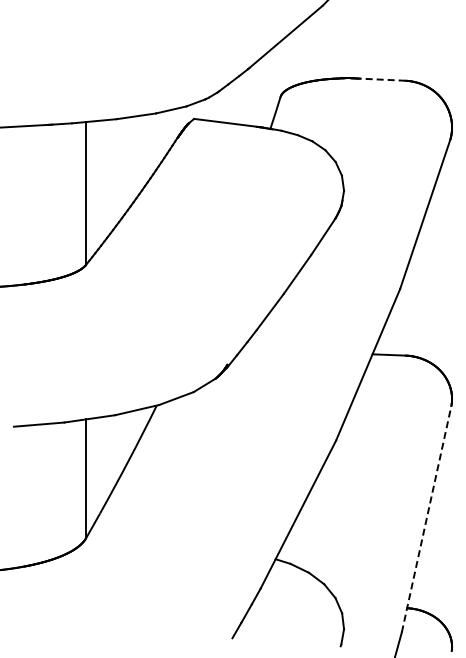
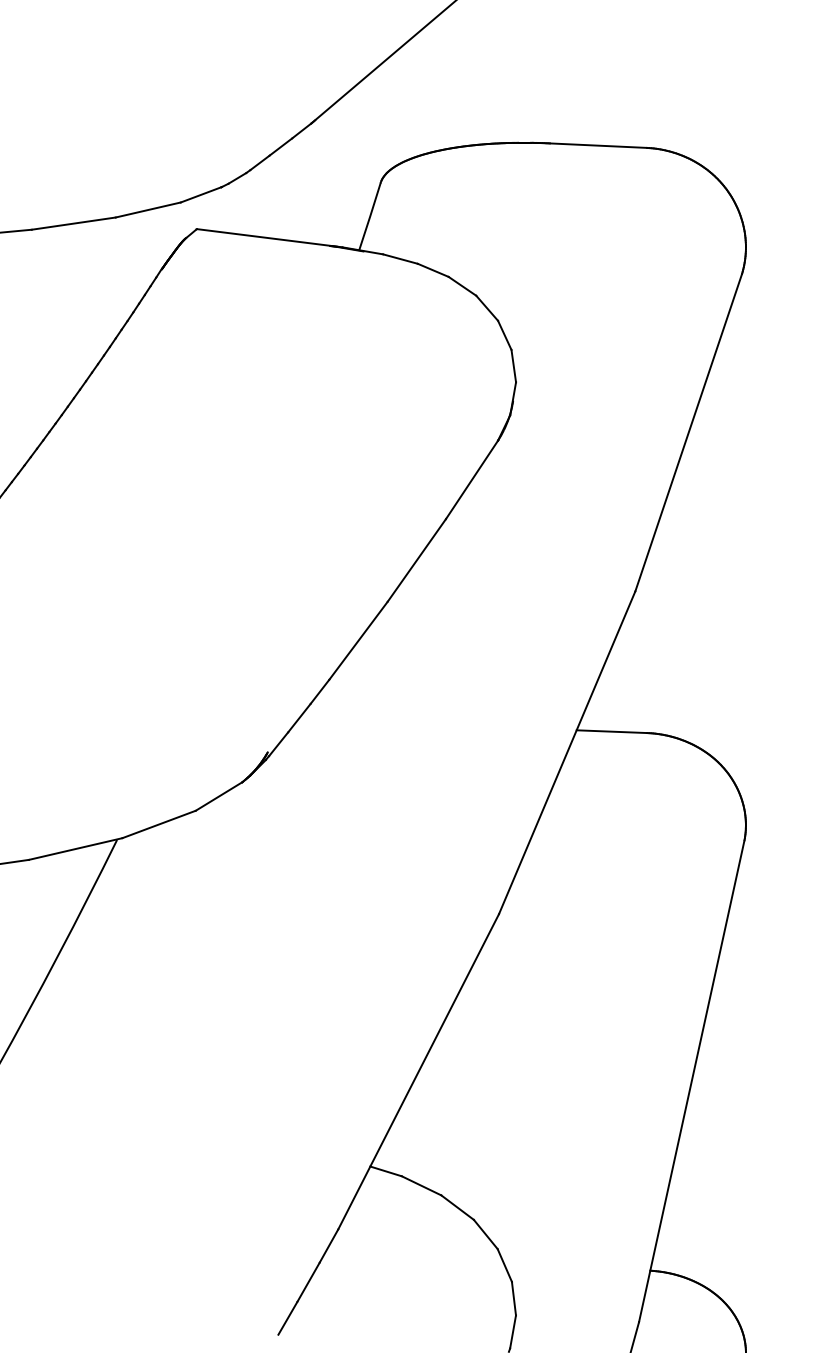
line: (382, 79) -> (597, 145), dashed -> solid
line: (426, 519) -> (691, 1081), dashed -> solid

